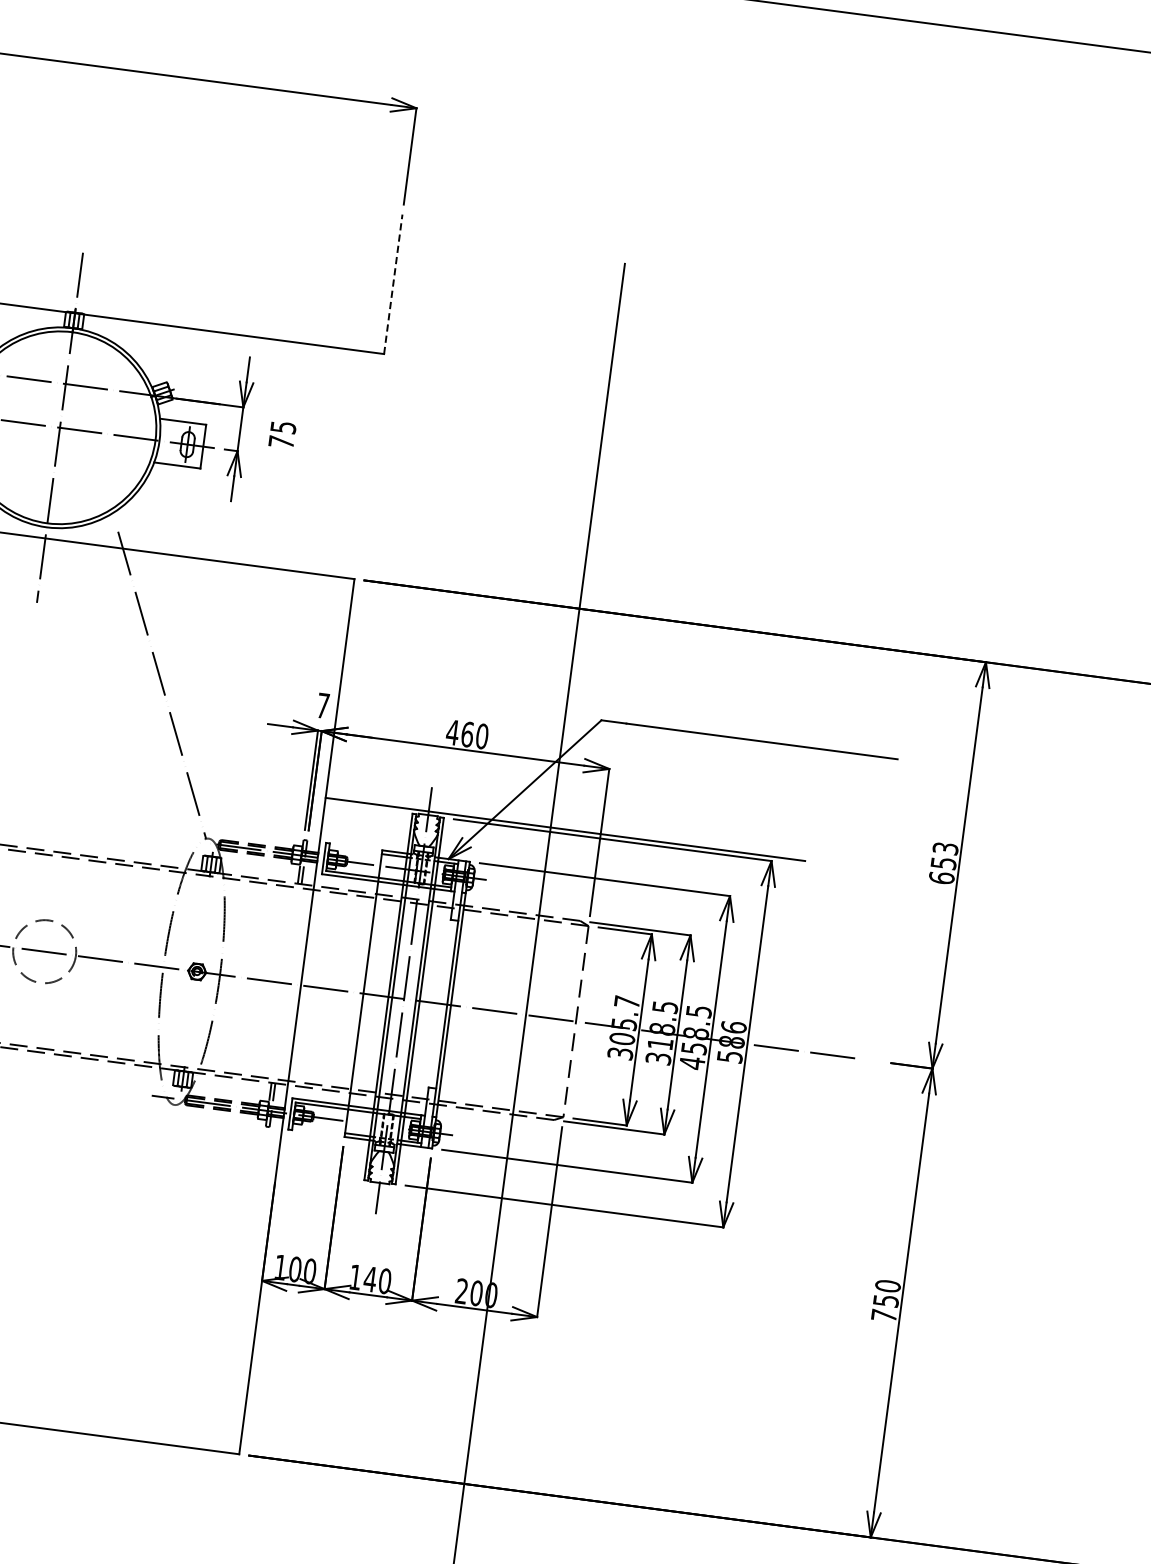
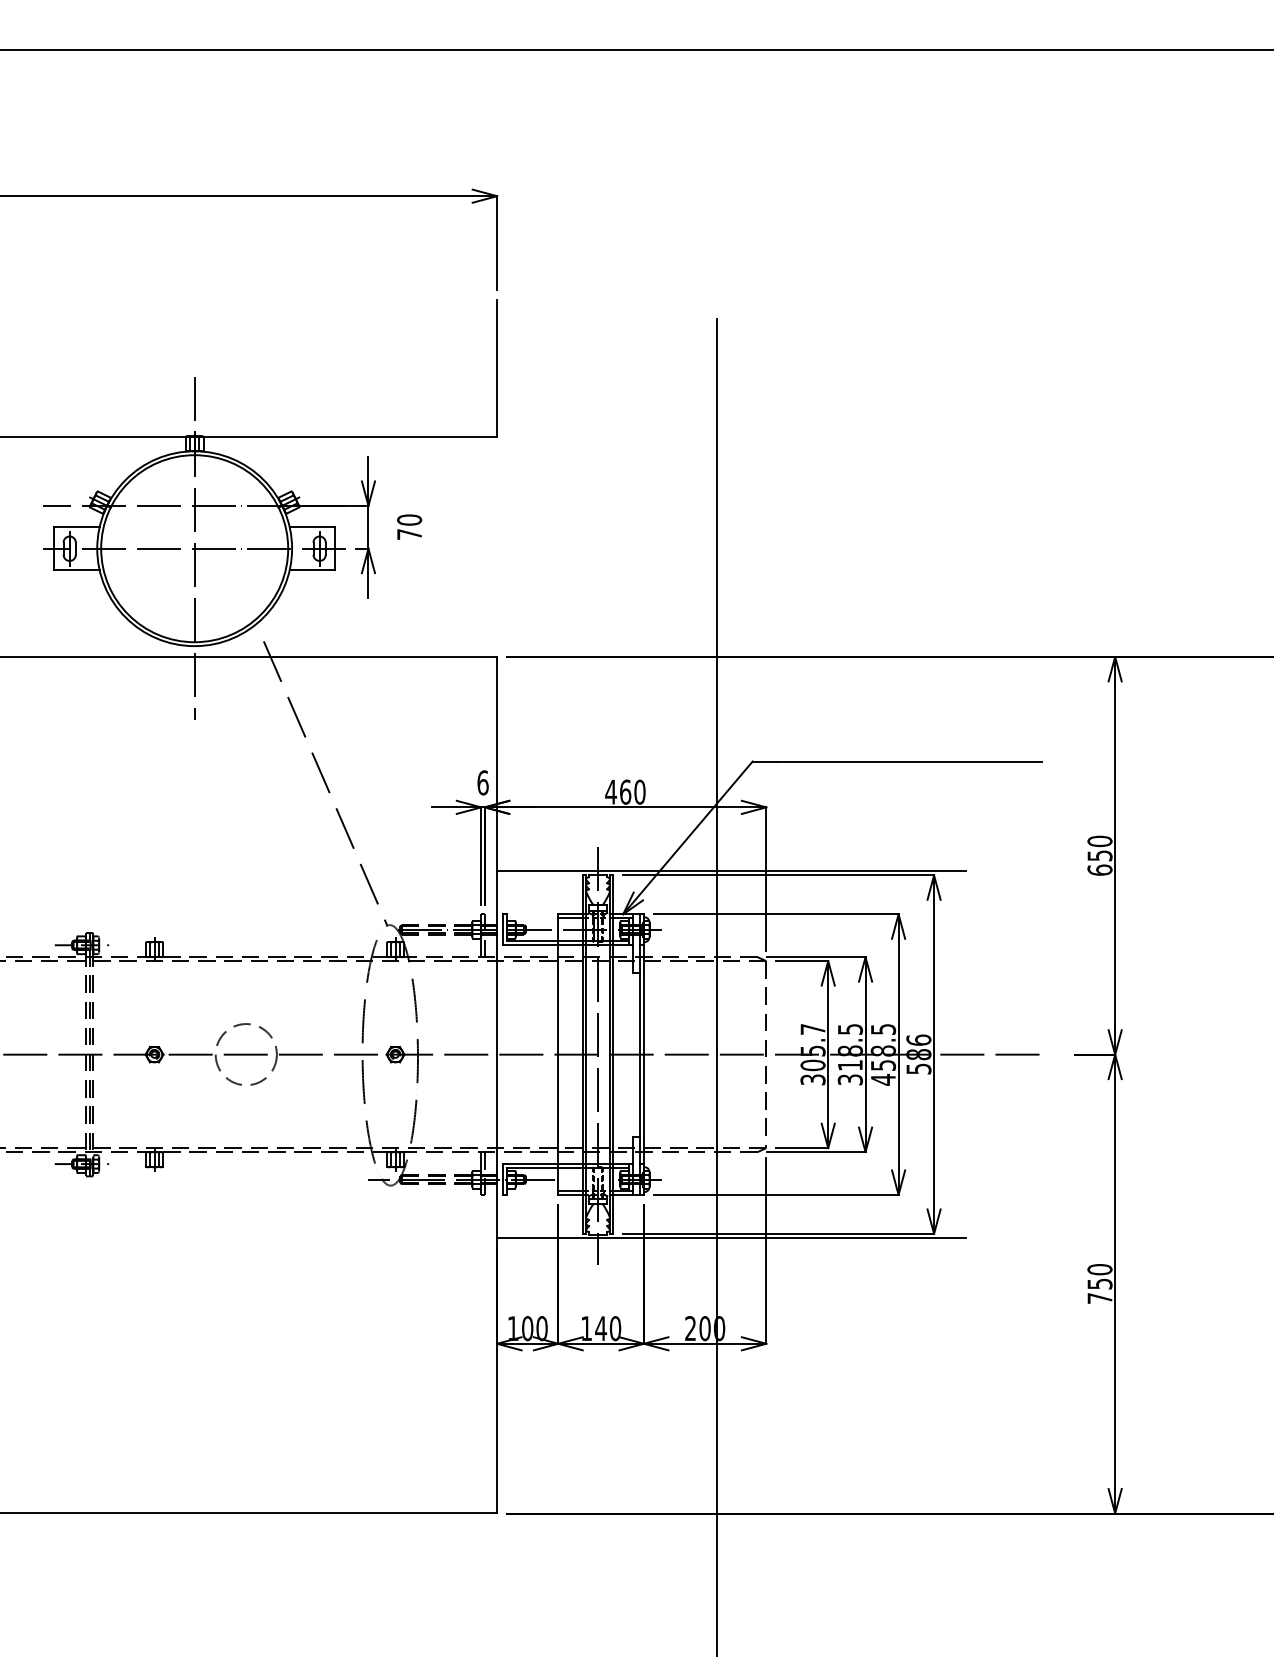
line: (393, 283) -> (497, 367), dashed -> solid
text: (283, 426) -> (409, 519), 75 -> 70
text: (322, 705) -> (482, 782), 7 -> 6
text: (945, 848) -> (1099, 841), 653 -> 650
line: (515, 1204) -> (731, 1238), added

